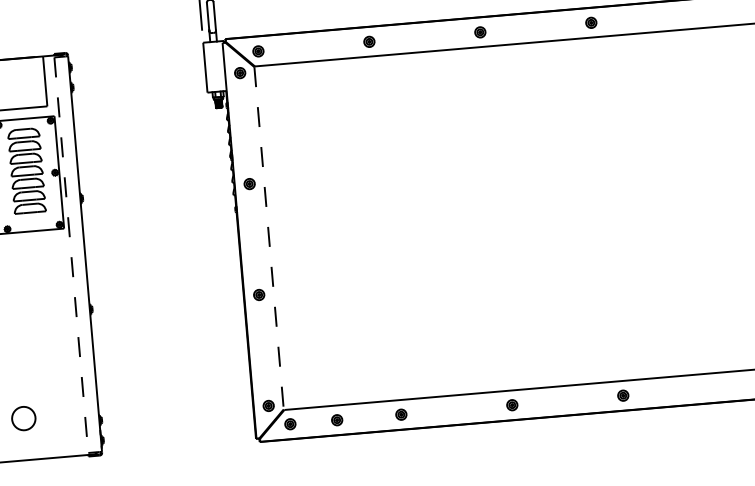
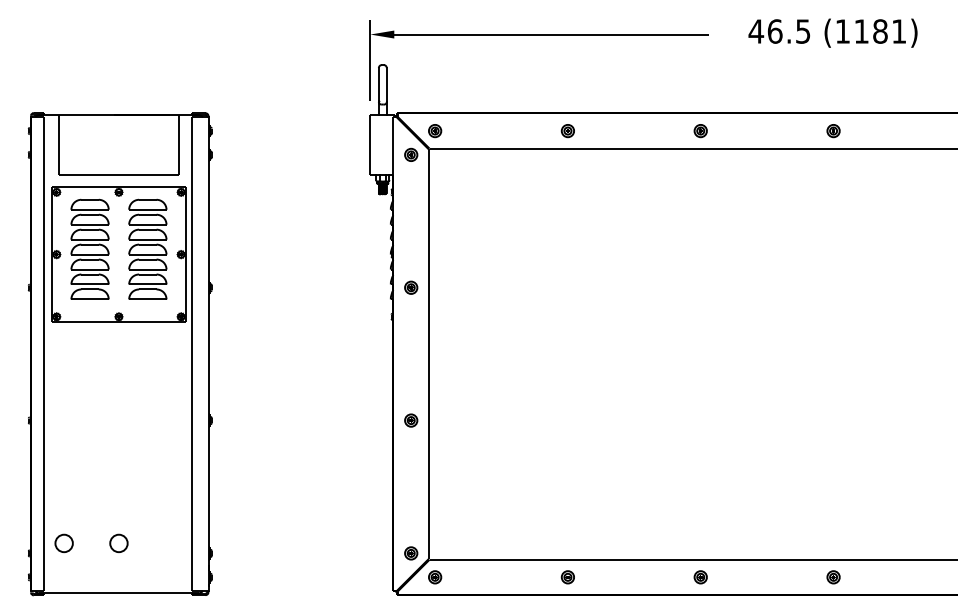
line: (268, 238) -> (428, 354), dashed -> solid
line: (71, 255) -> (192, 354), dashed -> solid
circle: (23, 418) -> (118, 543), size x0.62
part: (337, 420) -> (491, 577), removed

